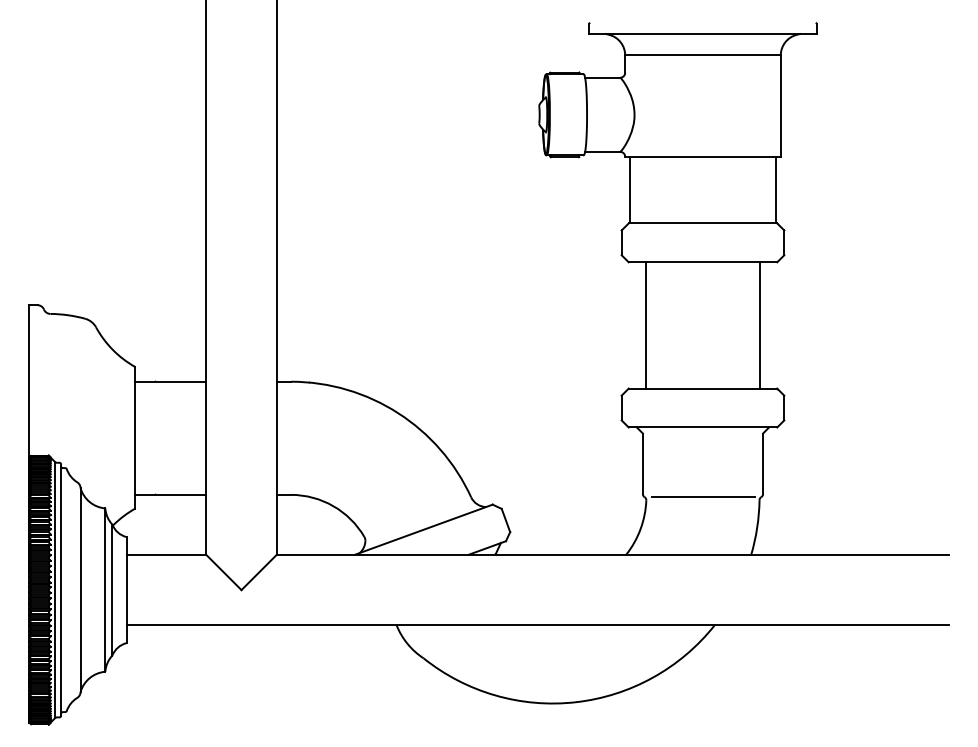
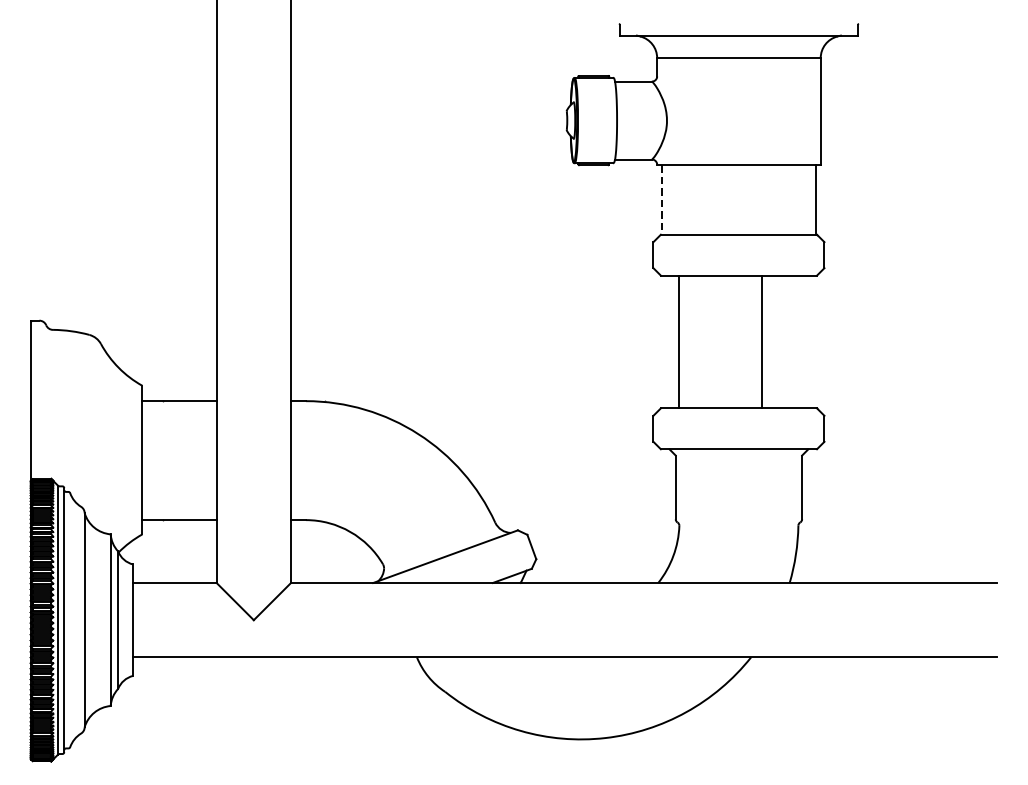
line: (629, 190) -> (661, 200), solid -> dashed
line: (759, 325) -> (761, 342), moved
line: (702, 497) -> (738, 522), removed

